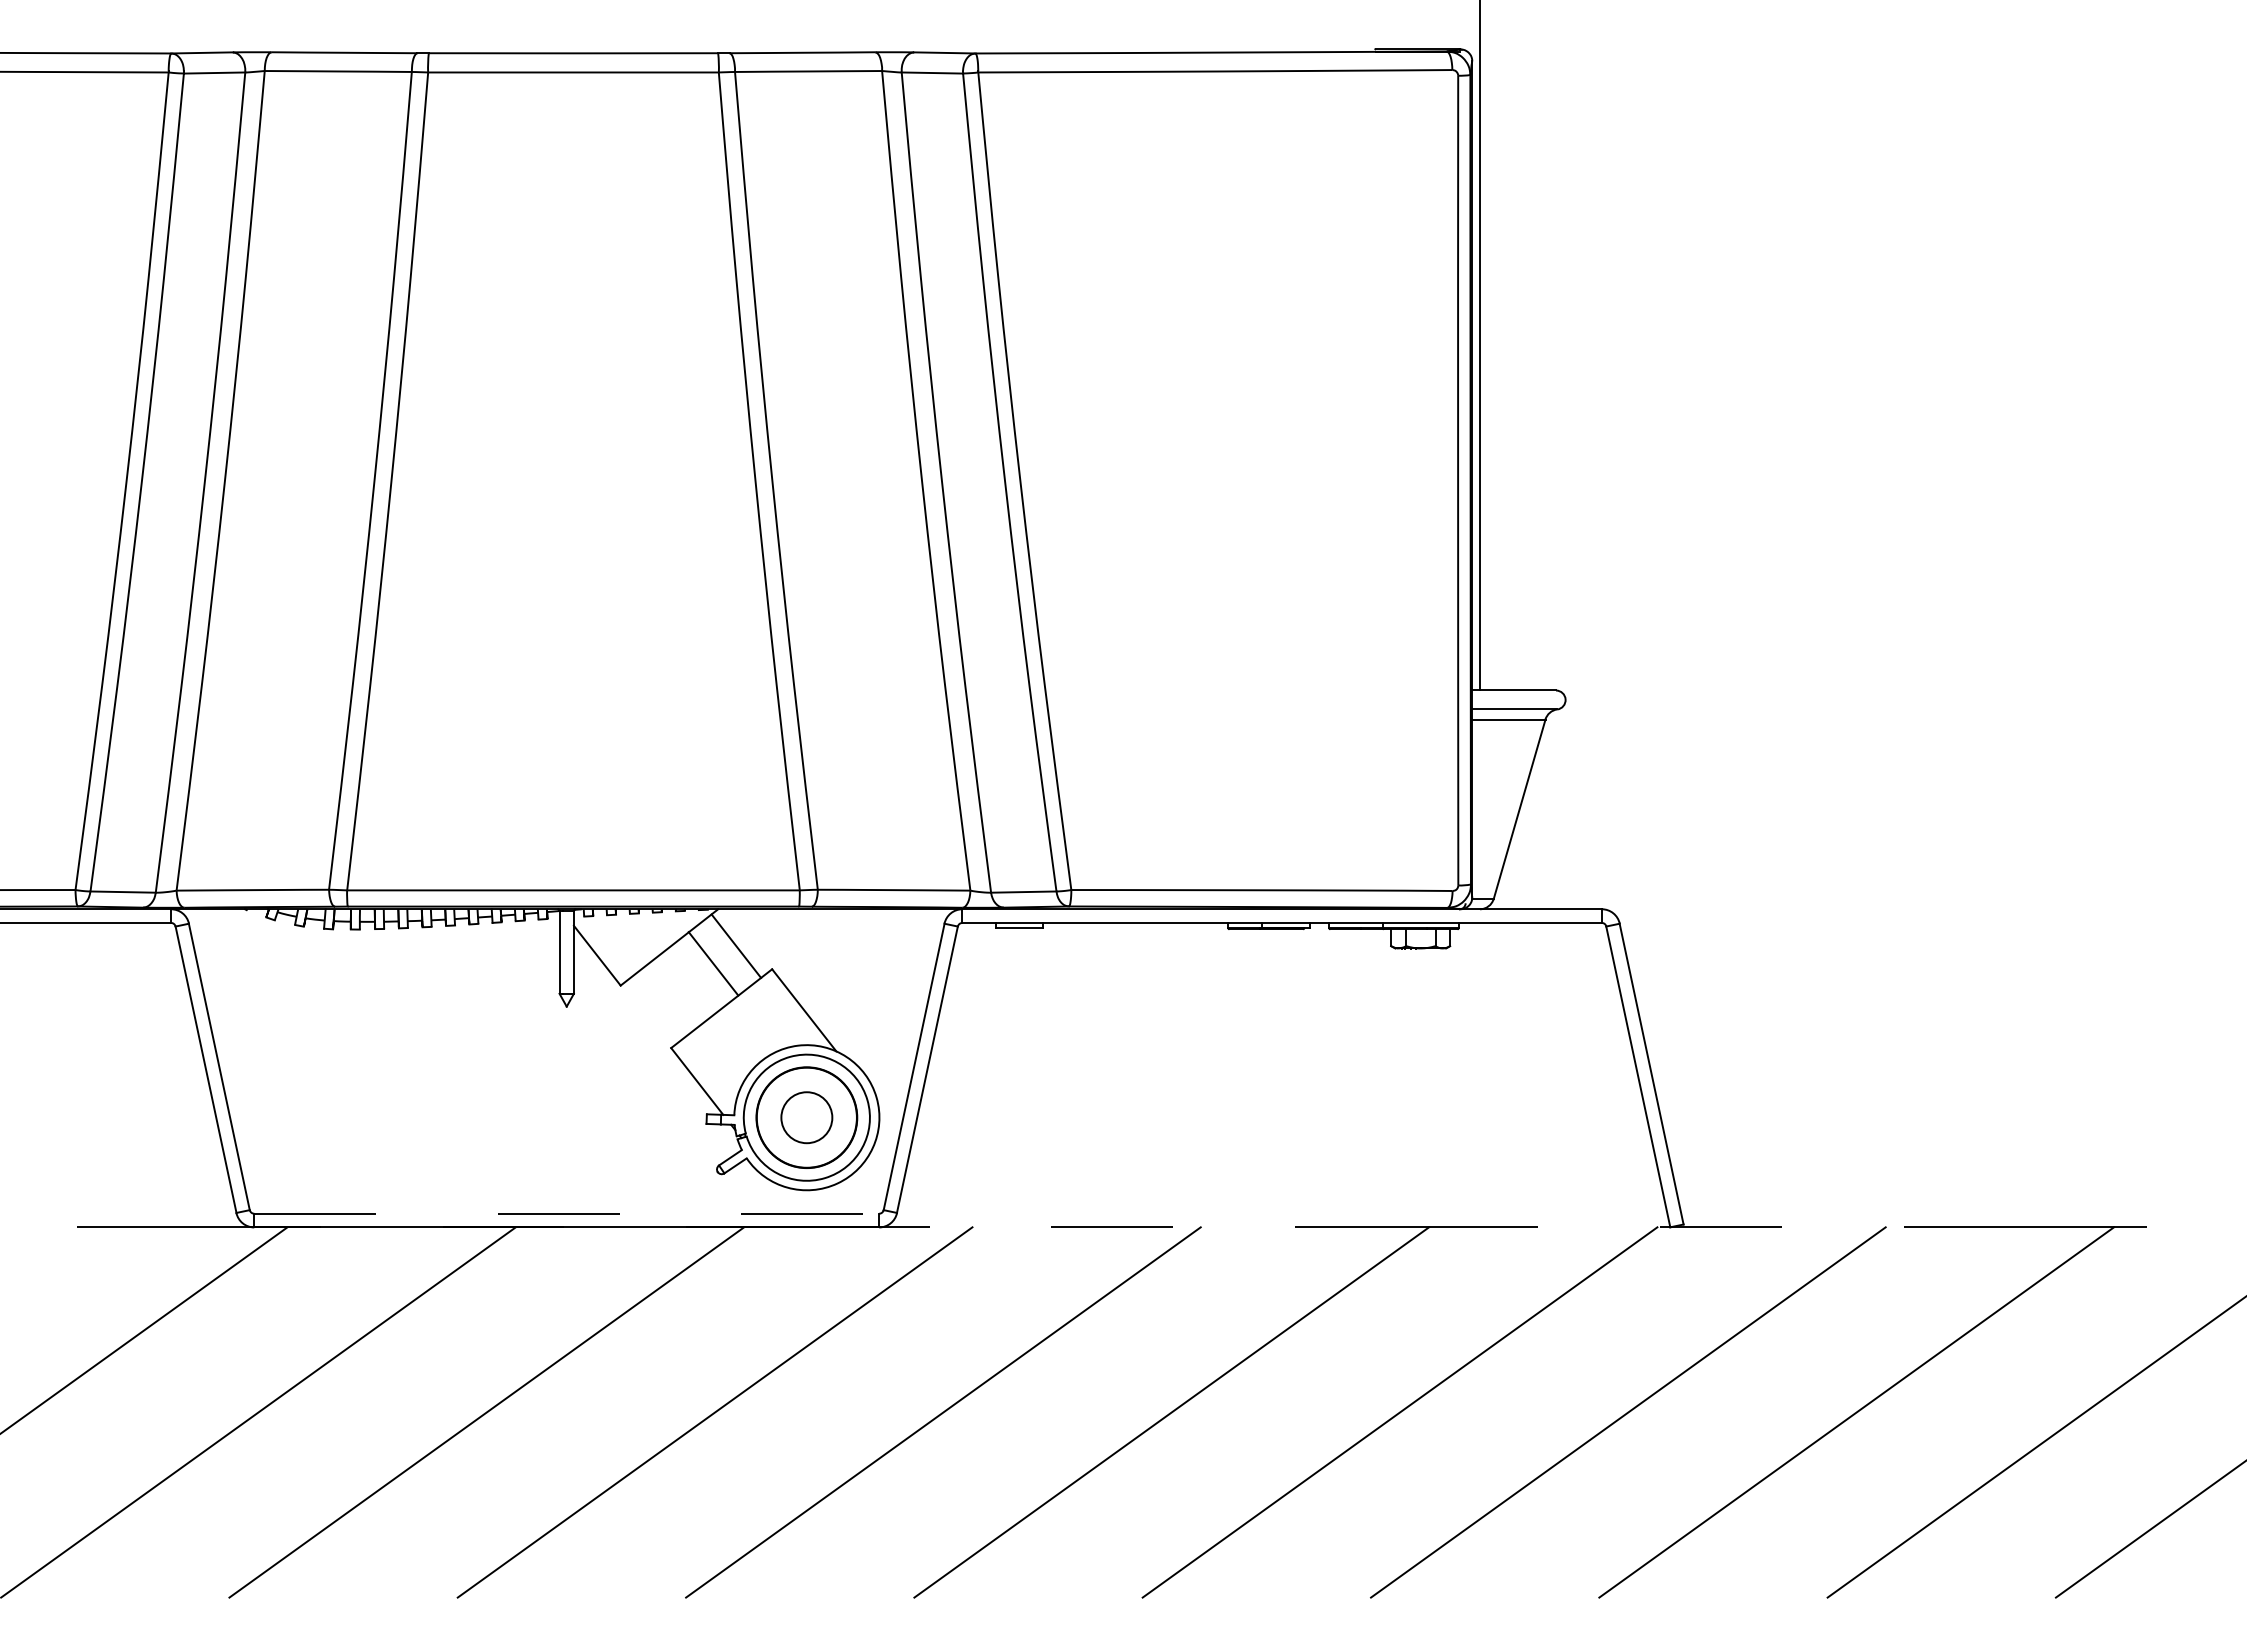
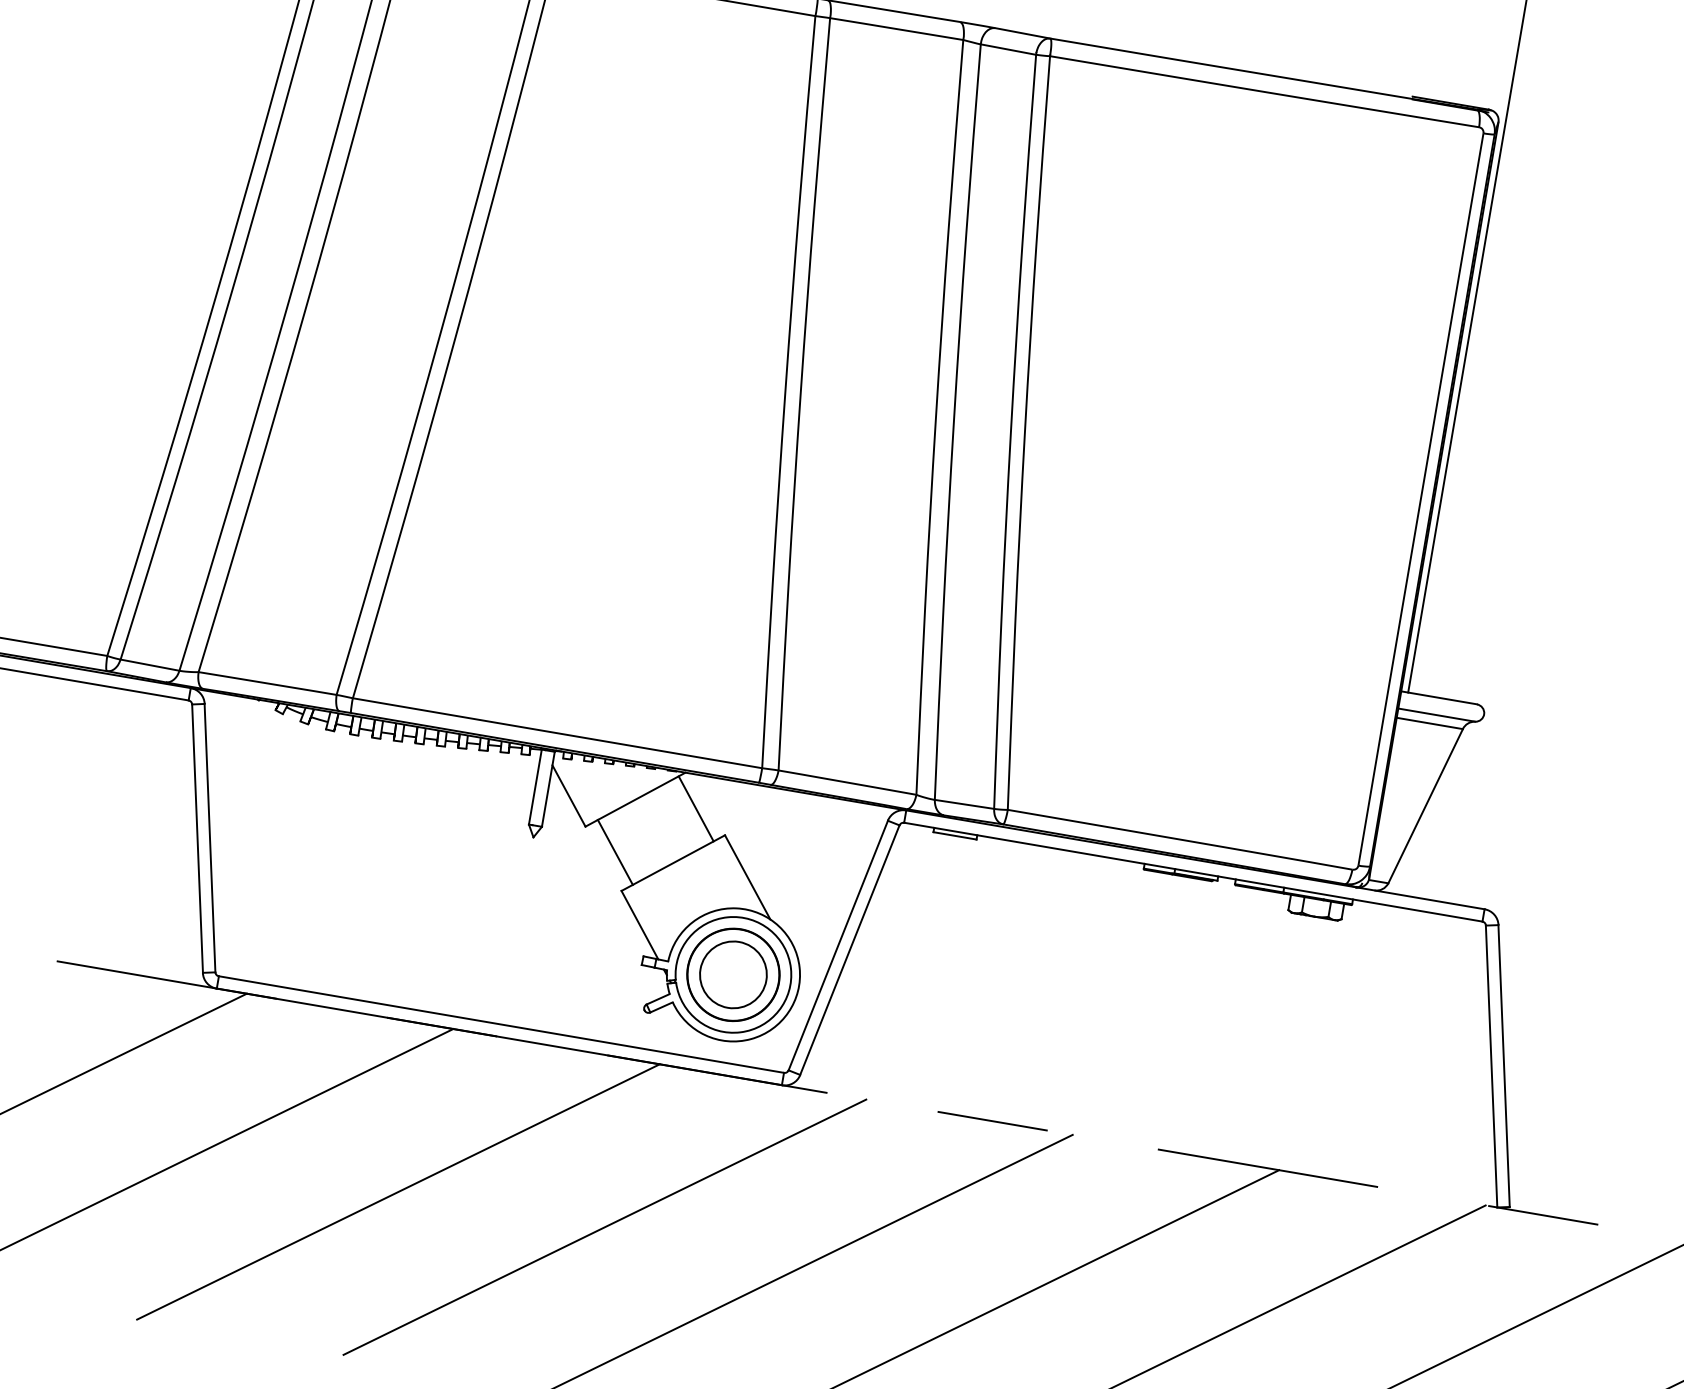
line: (713, 963) -> (615, 852), moved
circle: (806, 1117) -> (733, 974), size x1.43
line: (567, 1213) -> (502, 1024), dashed -> solid

